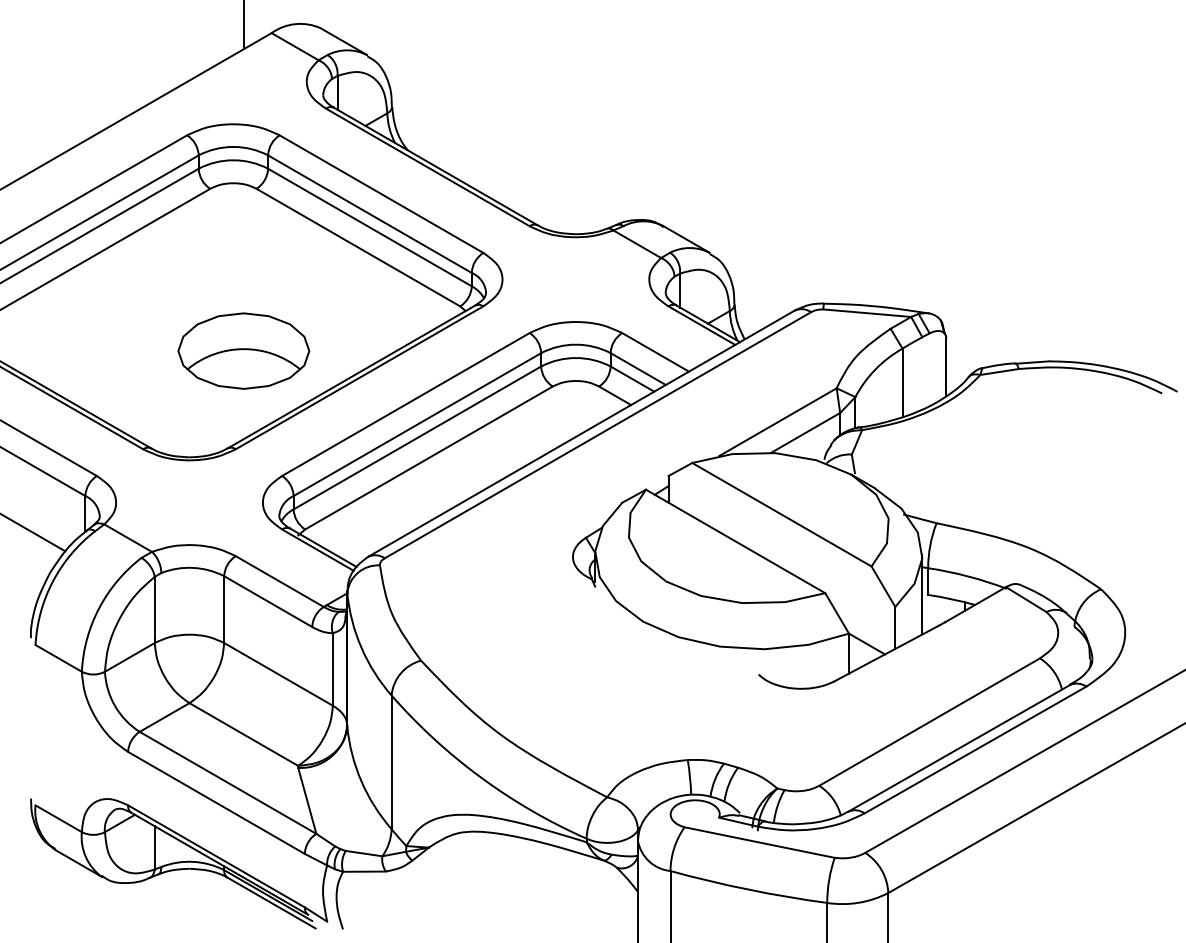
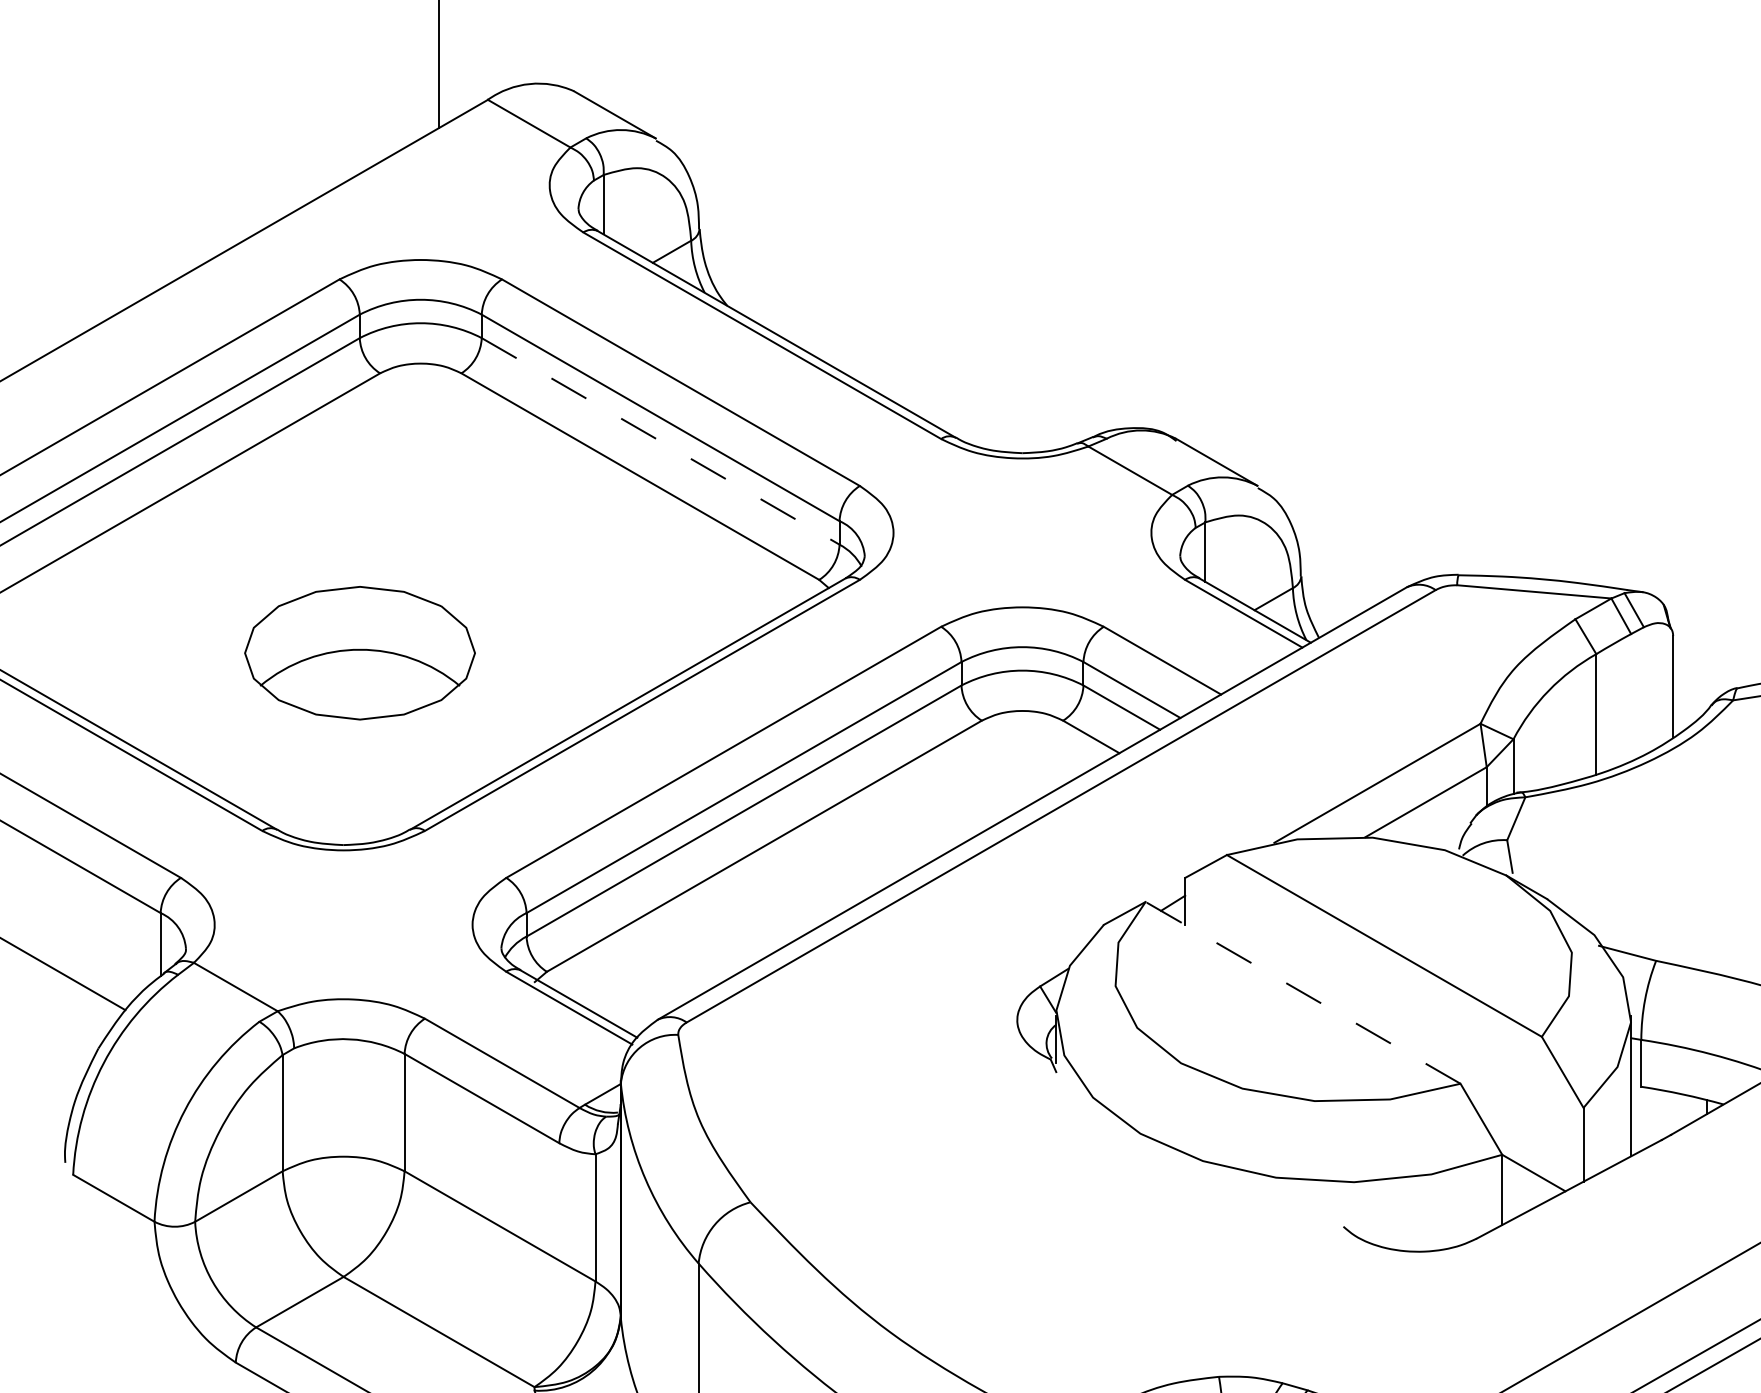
line: (369, 227) -> (659, 441), solid -> dashed
part: (243, 350) -> (359, 652), moved
line: (735, 541) -> (1302, 992), solid -> dashed

